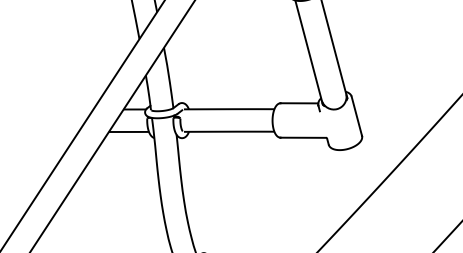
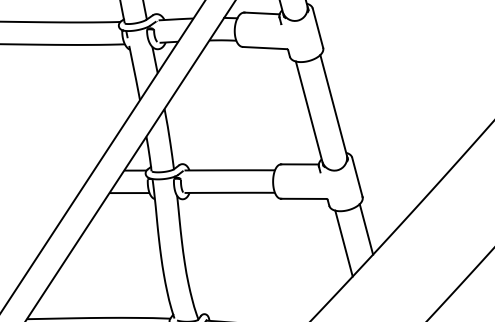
line: (365, 168) -> (366, 229), added
line: (342, 182) -> (343, 243), added

